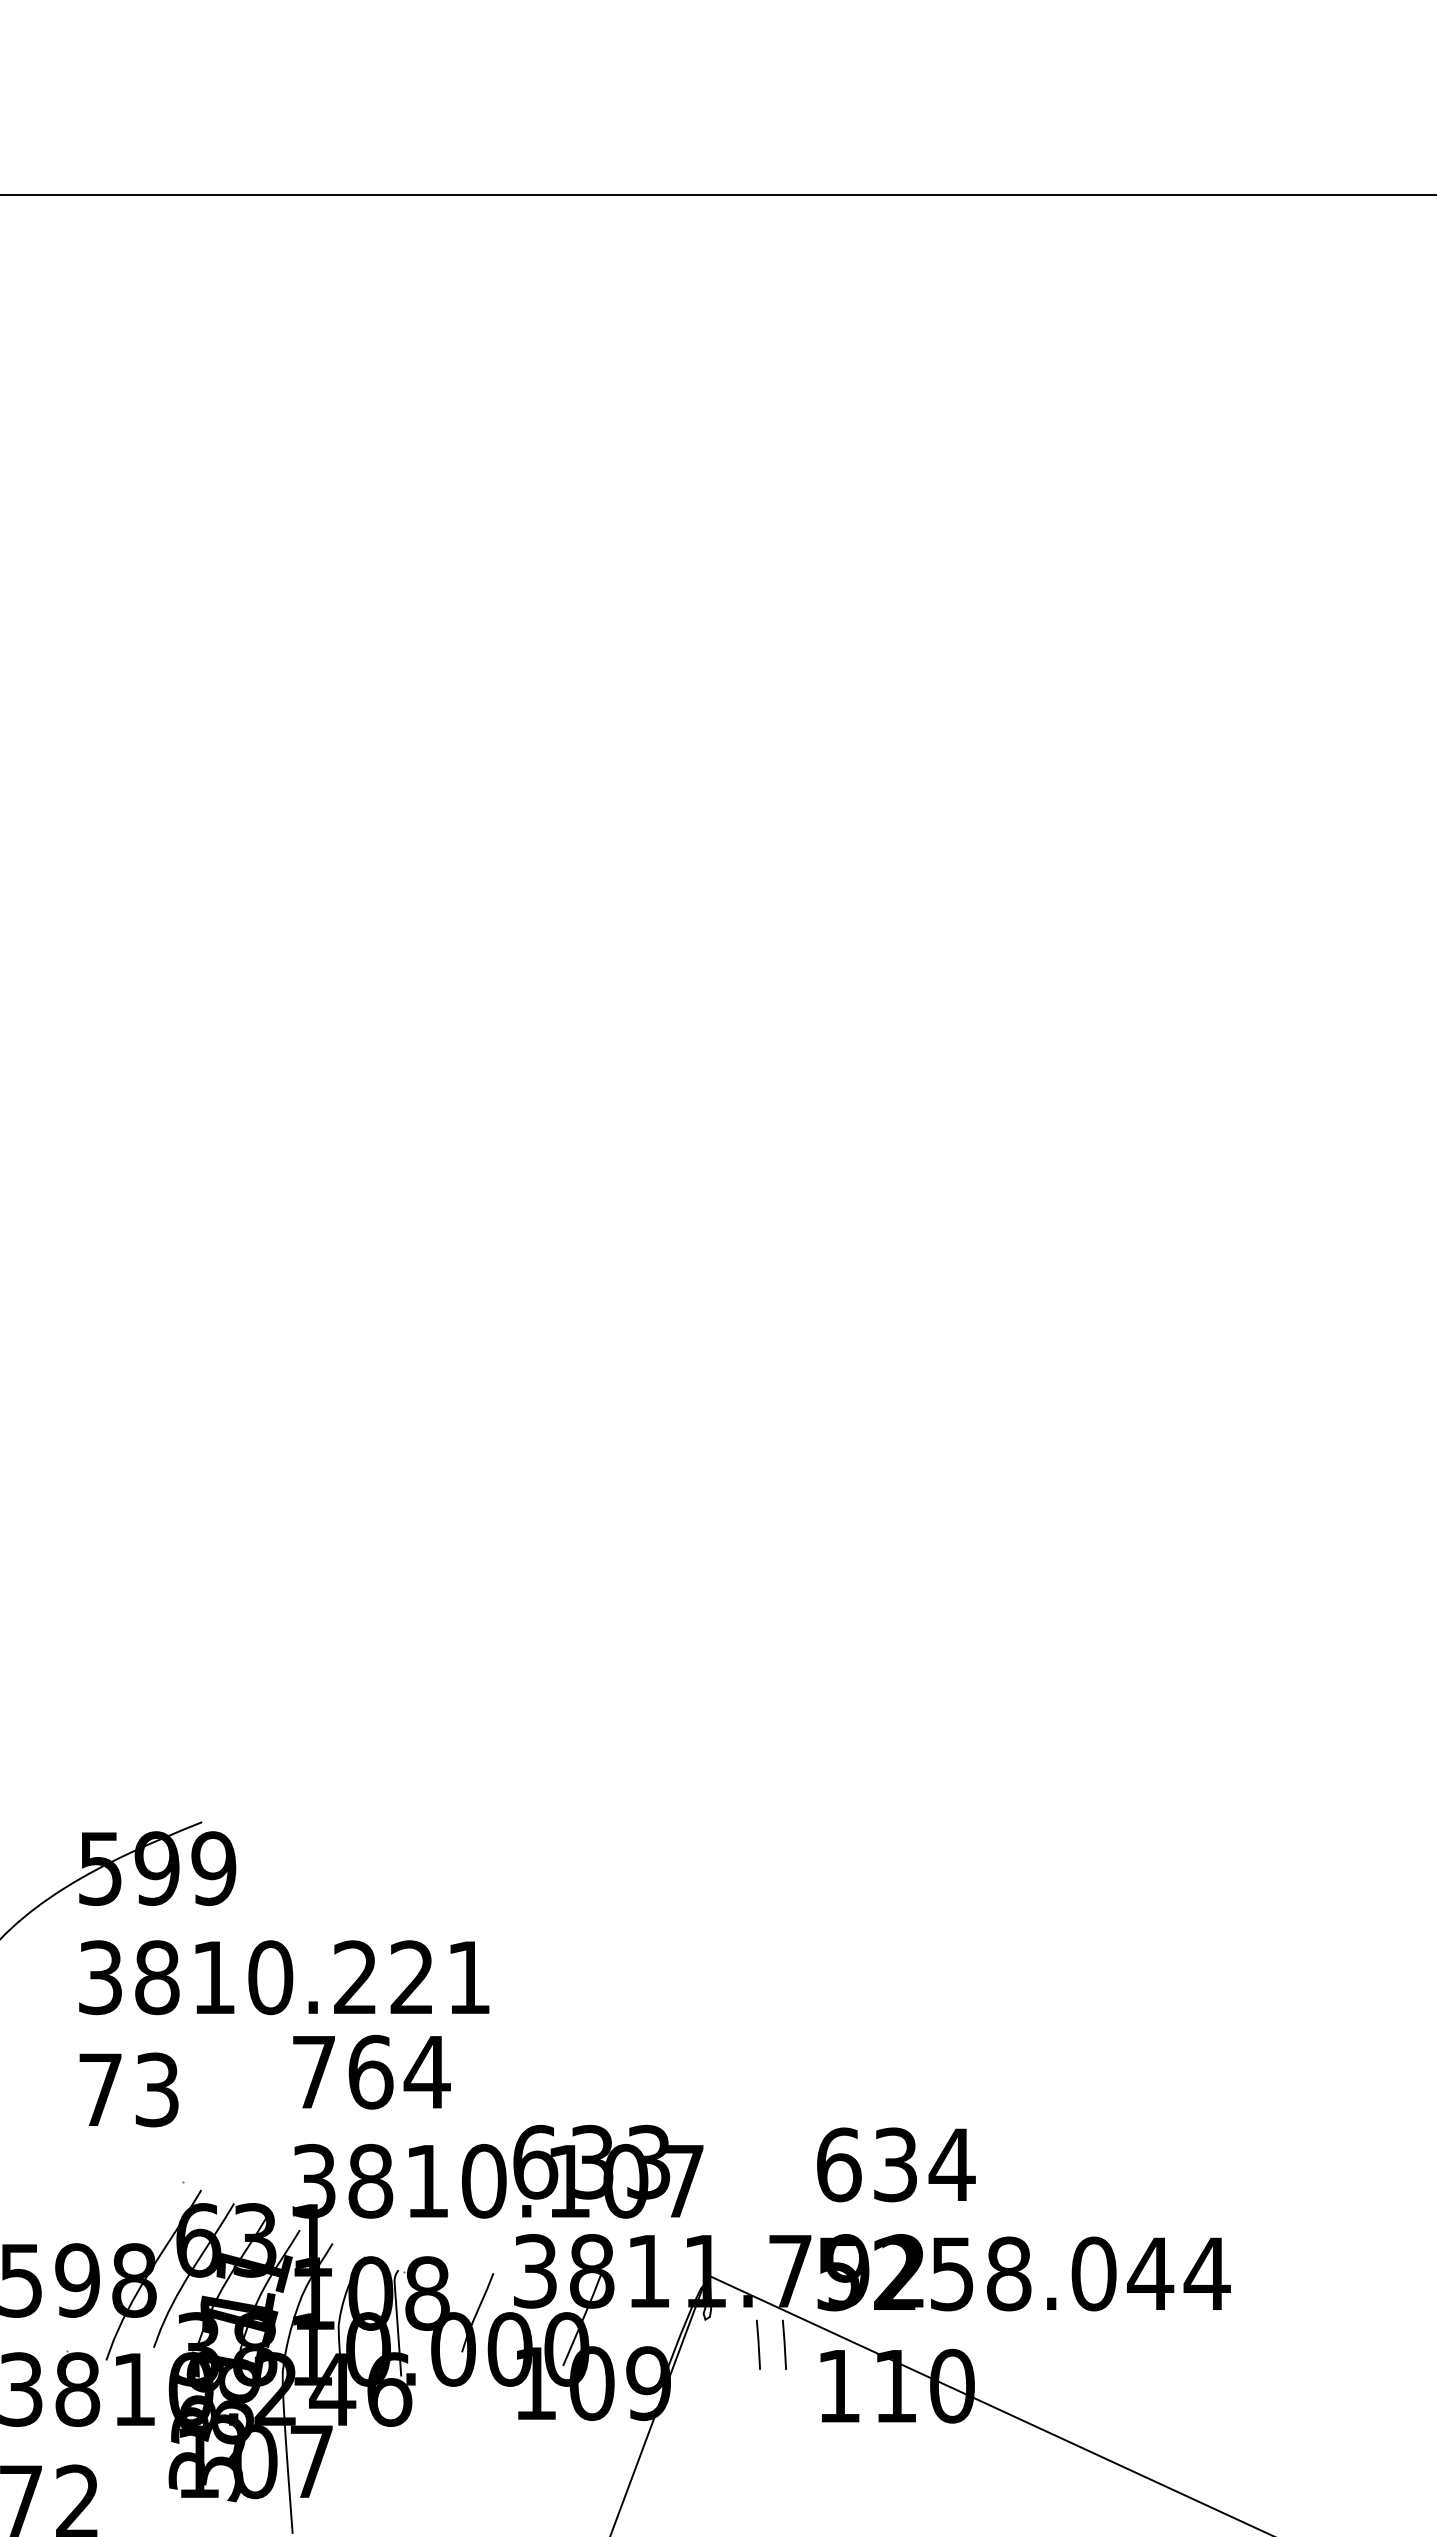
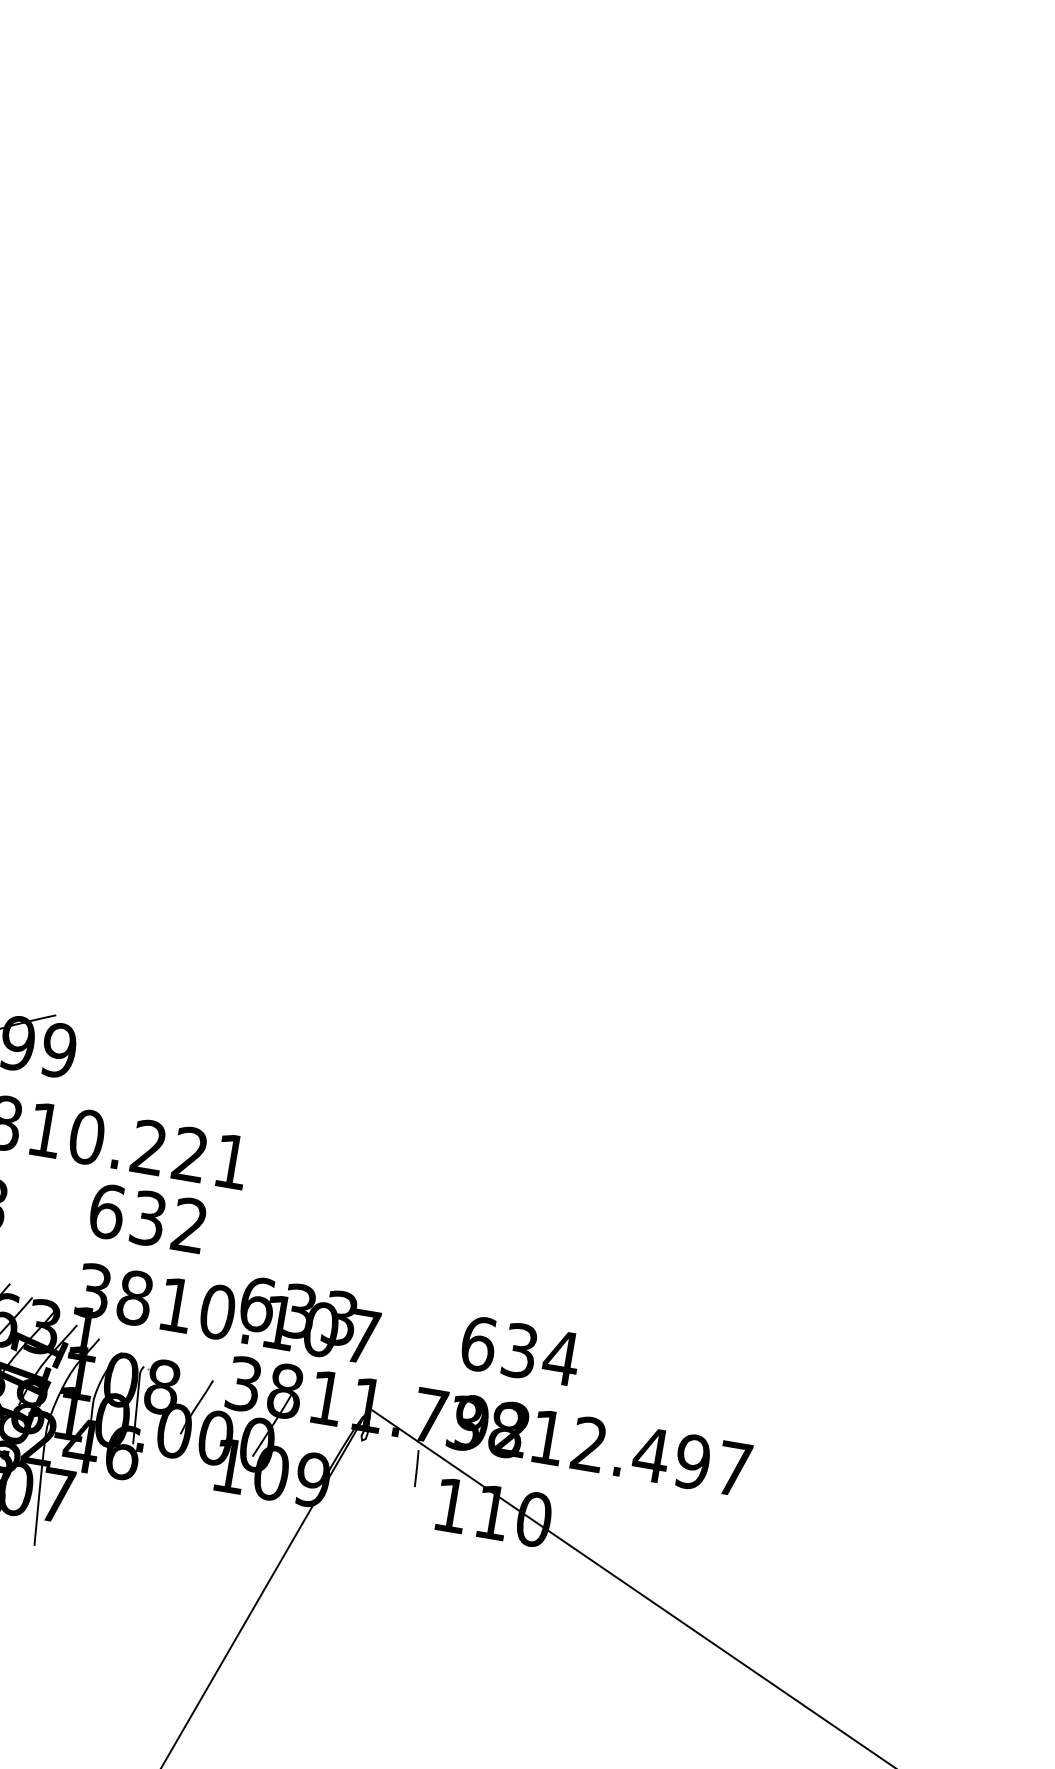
text: (371, 2071) -> (149, 1218), 764 -> 632
text: (1023, 2273) -> (599, 1446), 5258.044 -> 3812.497
line: (758, 2344) -> (397, 1465), removed

